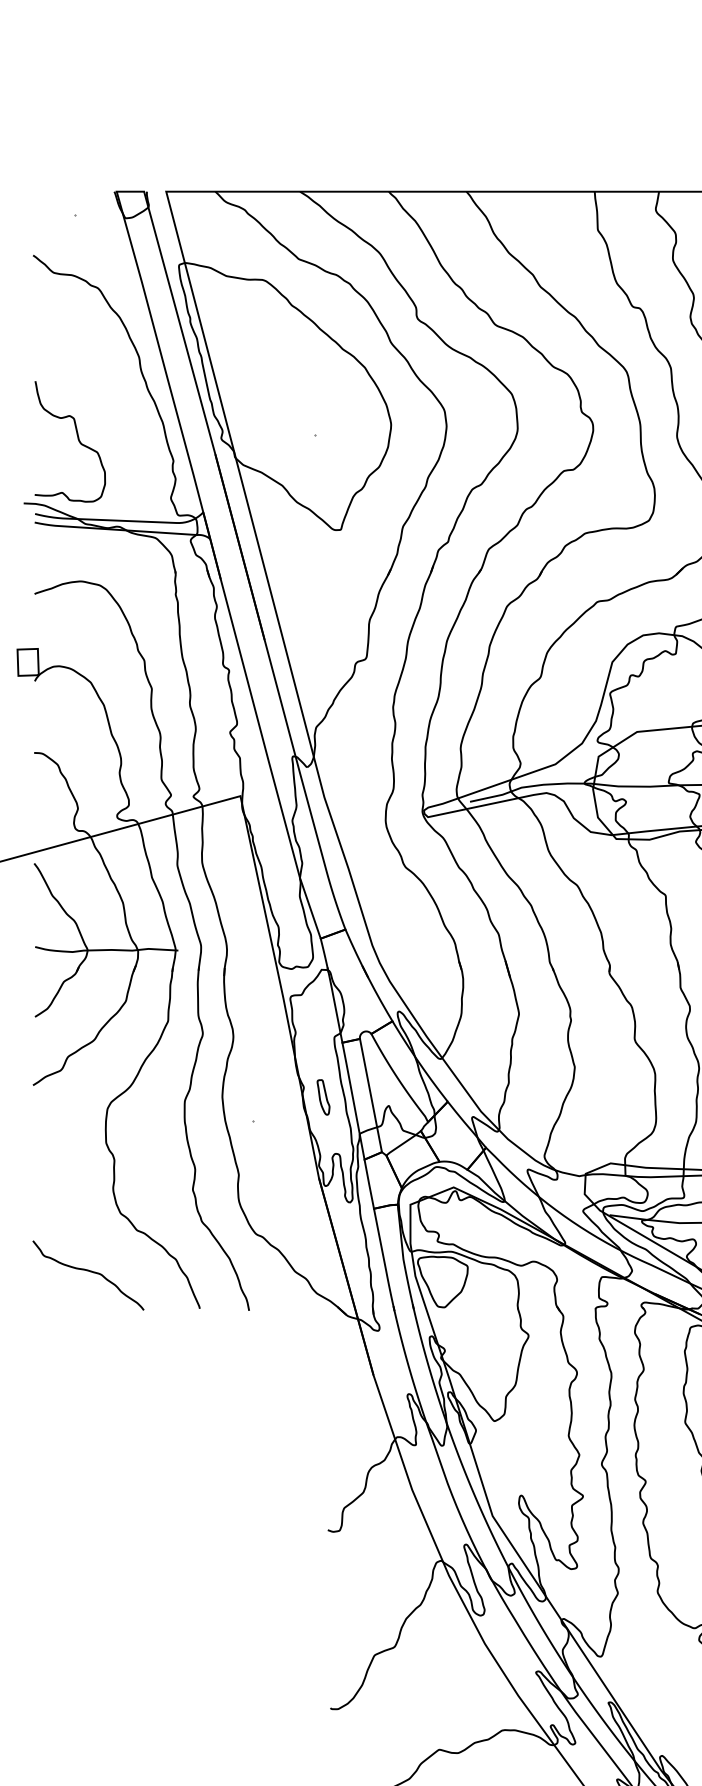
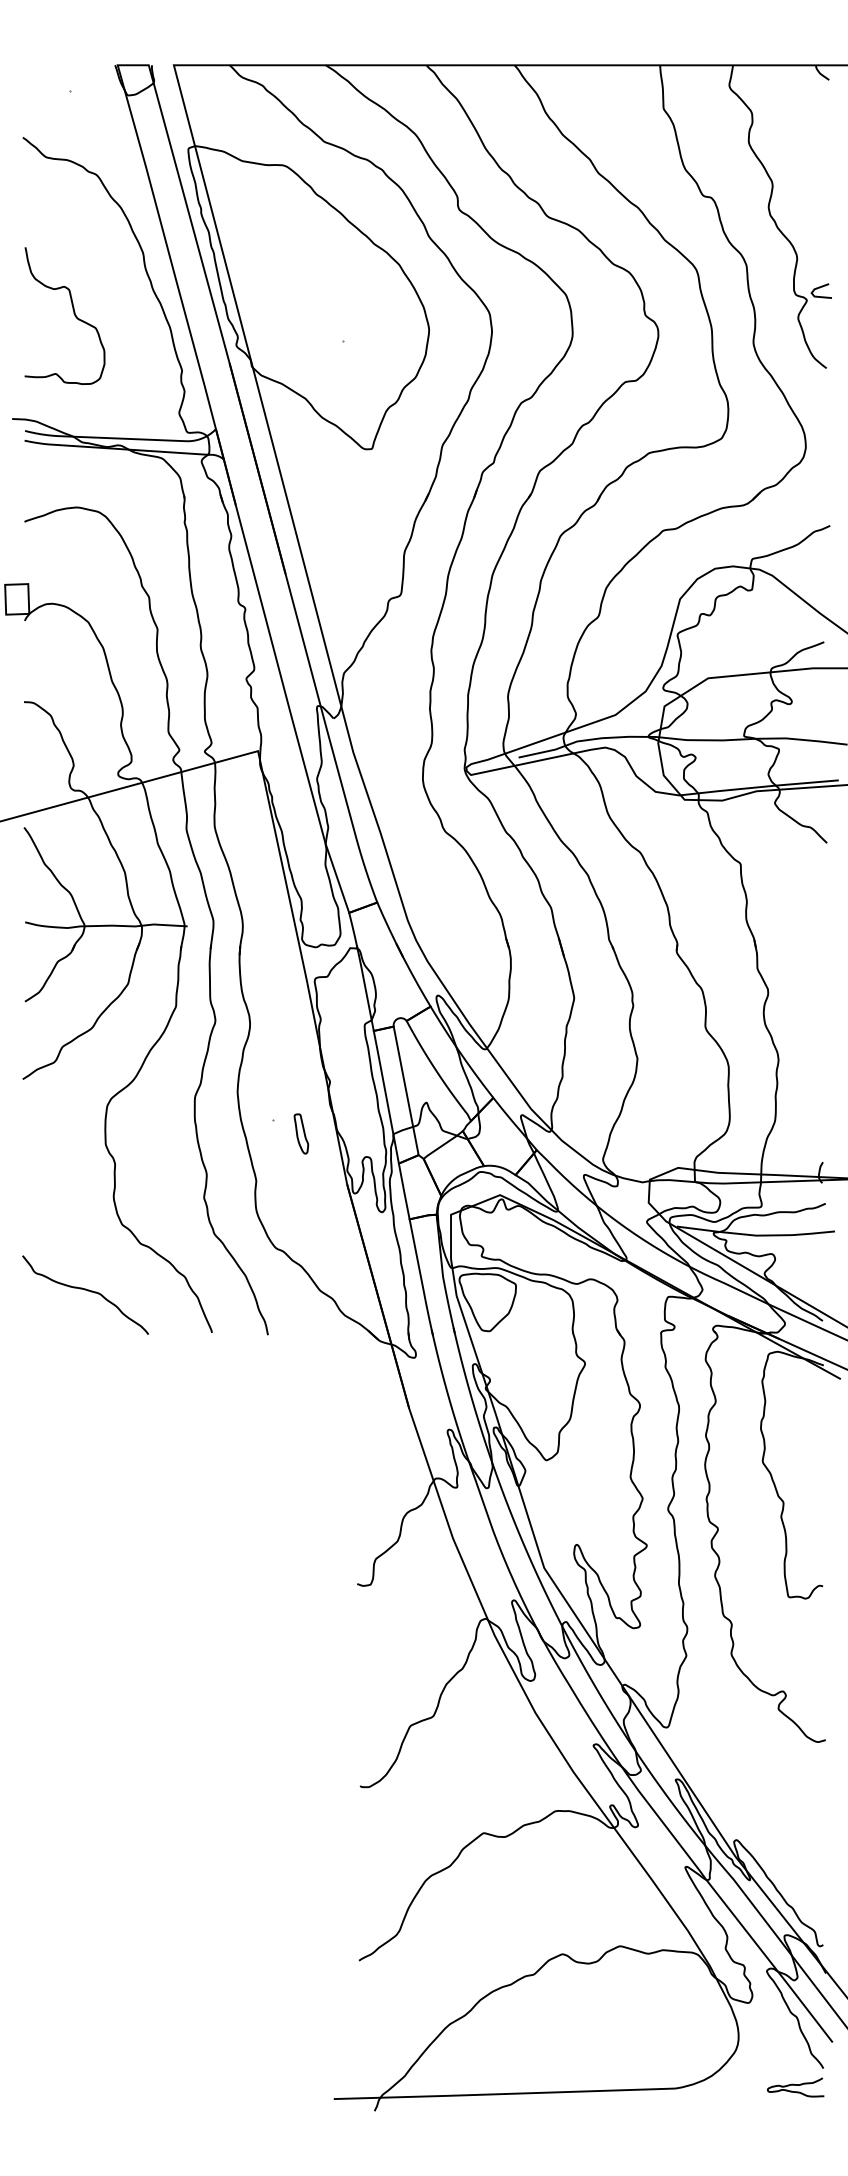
curve: (77, 439) -> (73, 313), moved
part: (323, 1096) -> (301, 1133), moved

